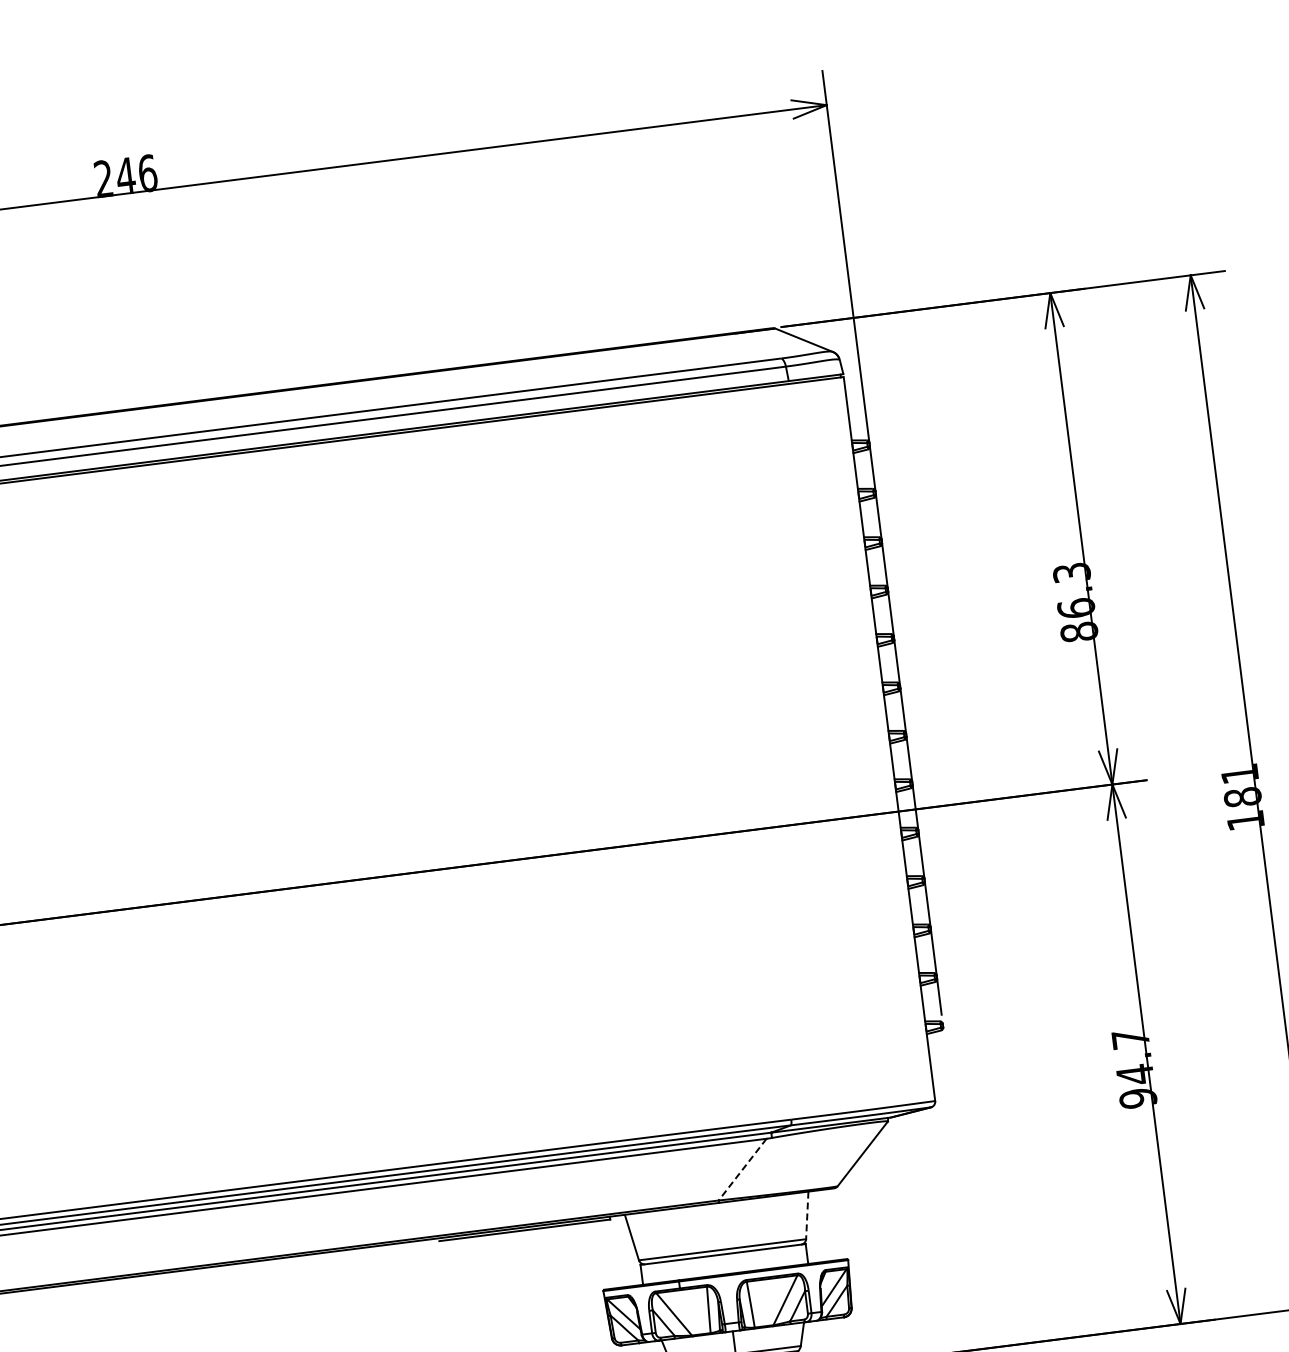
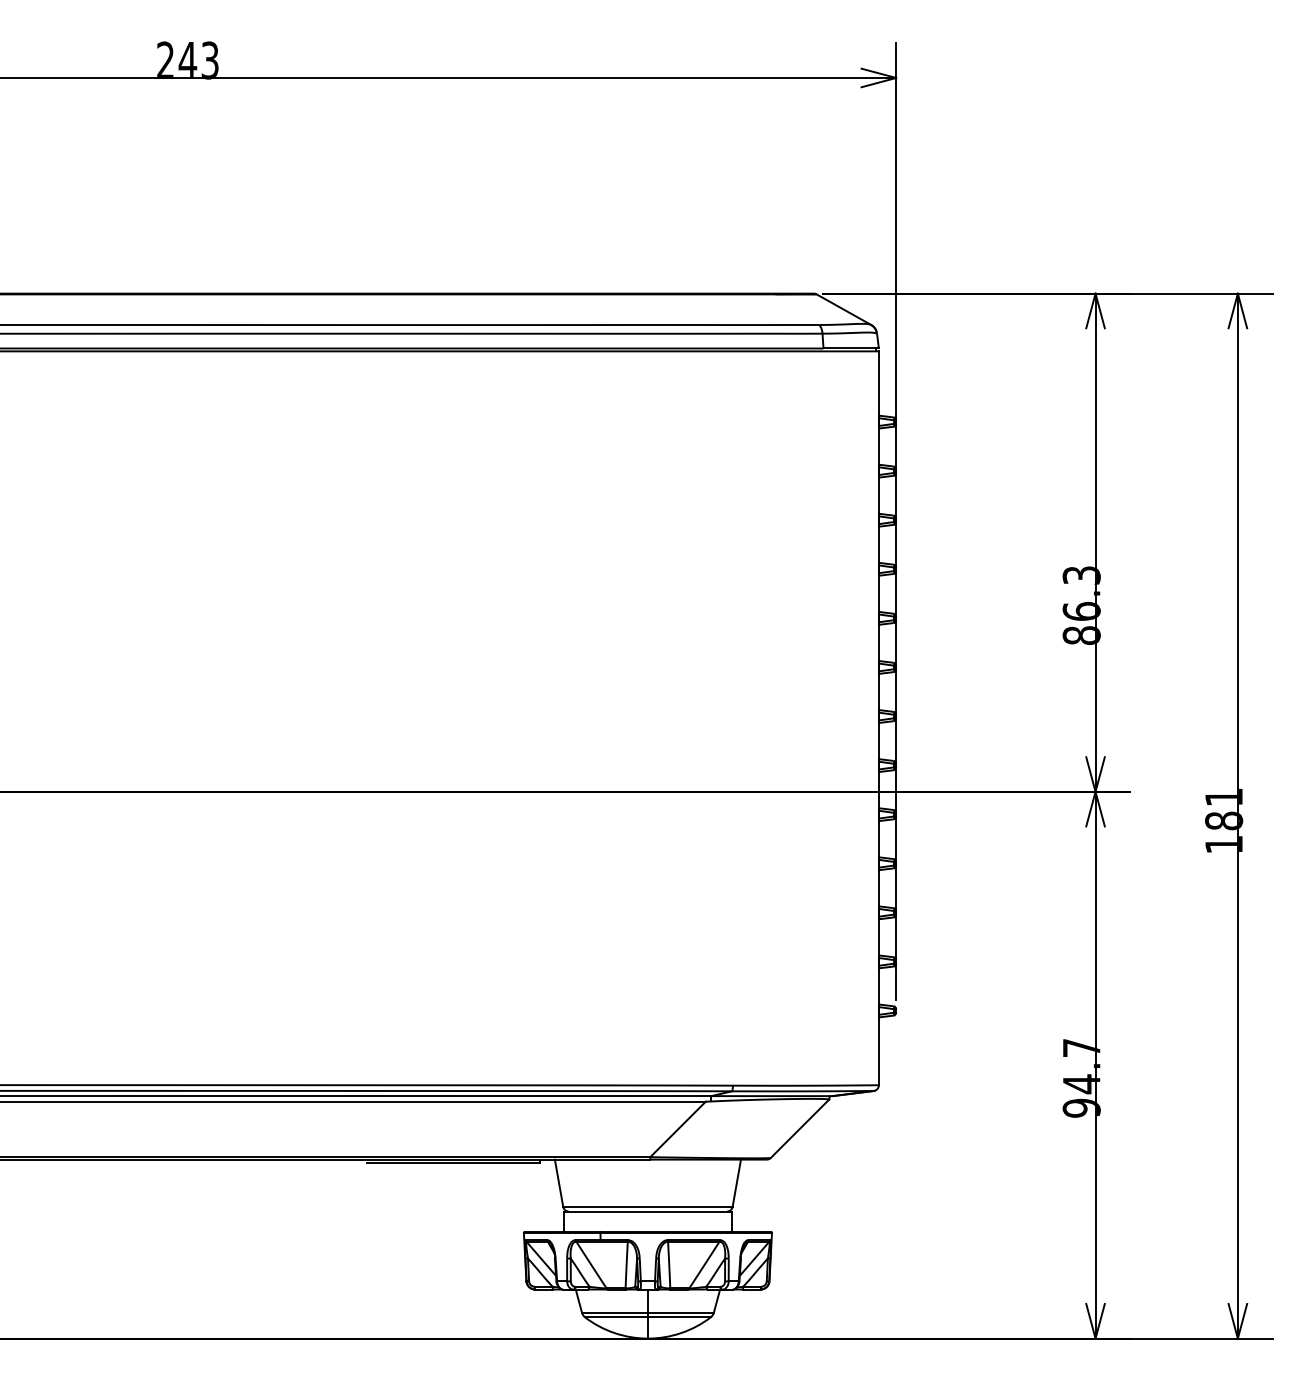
text: (148, 173) -> (210, 60), 246 -> 243
line: (742, 1169) -> (677, 1129), dashed -> solid
line: (807, 1215) -> (736, 1183), dashed -> solid

